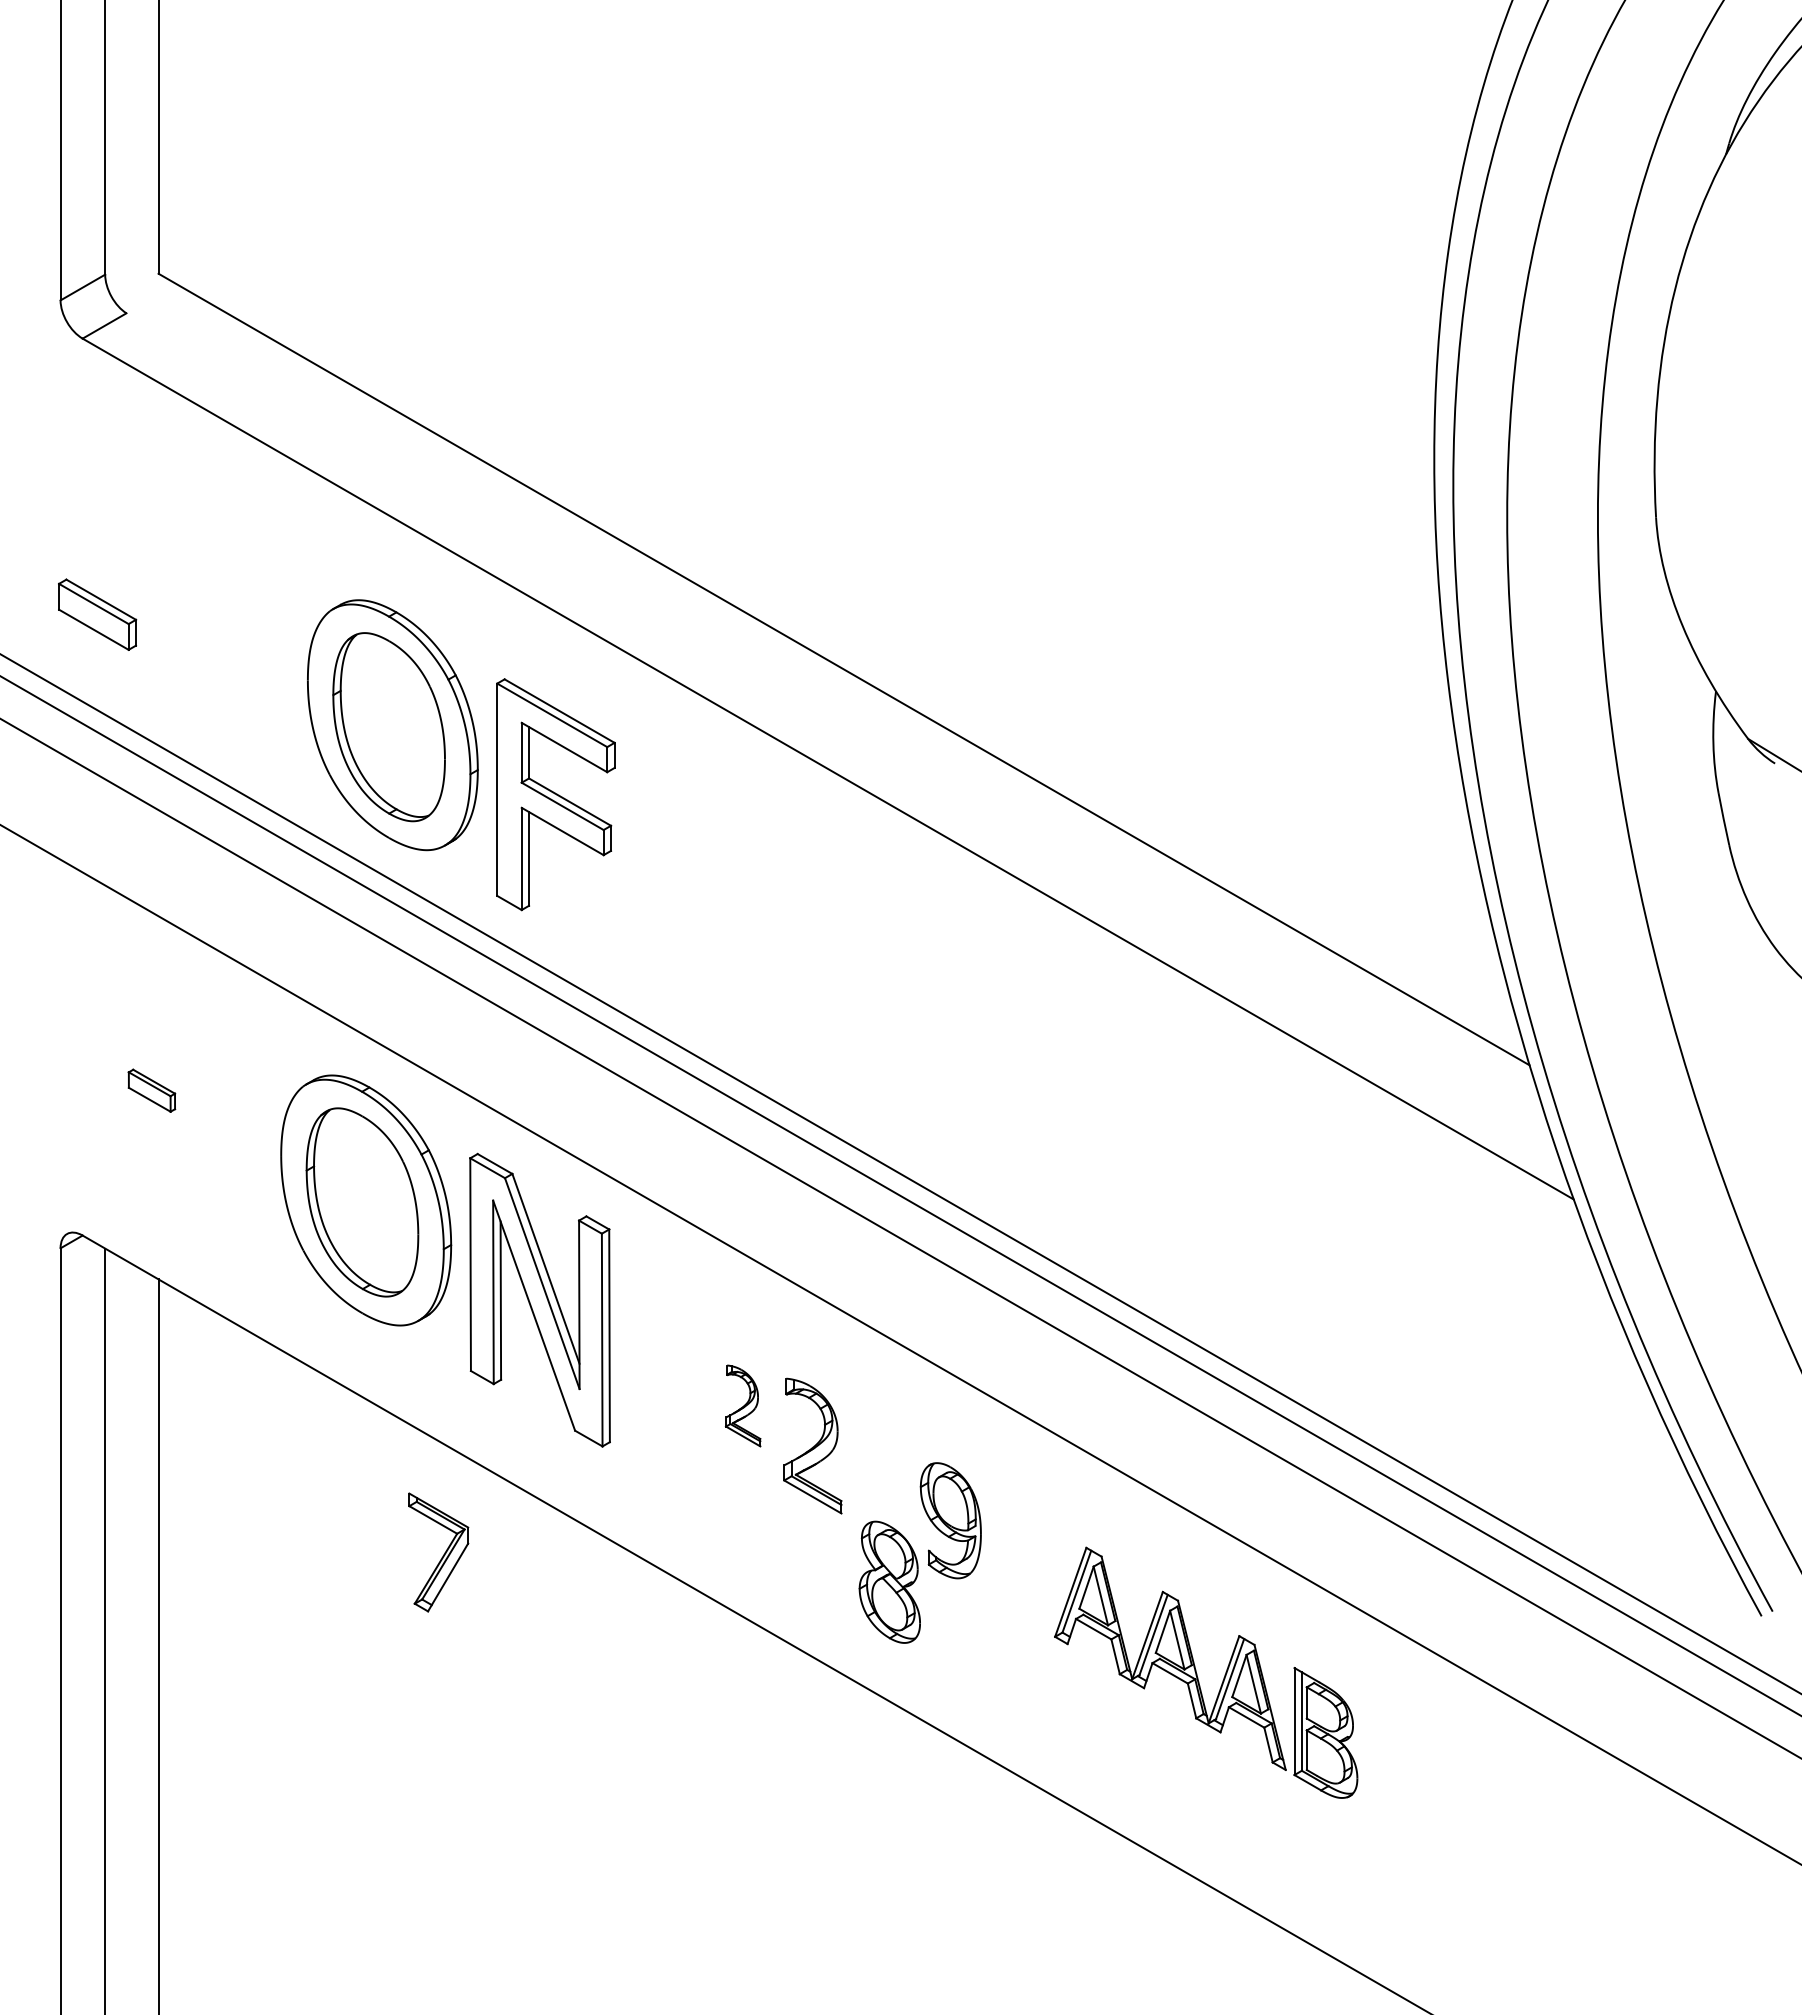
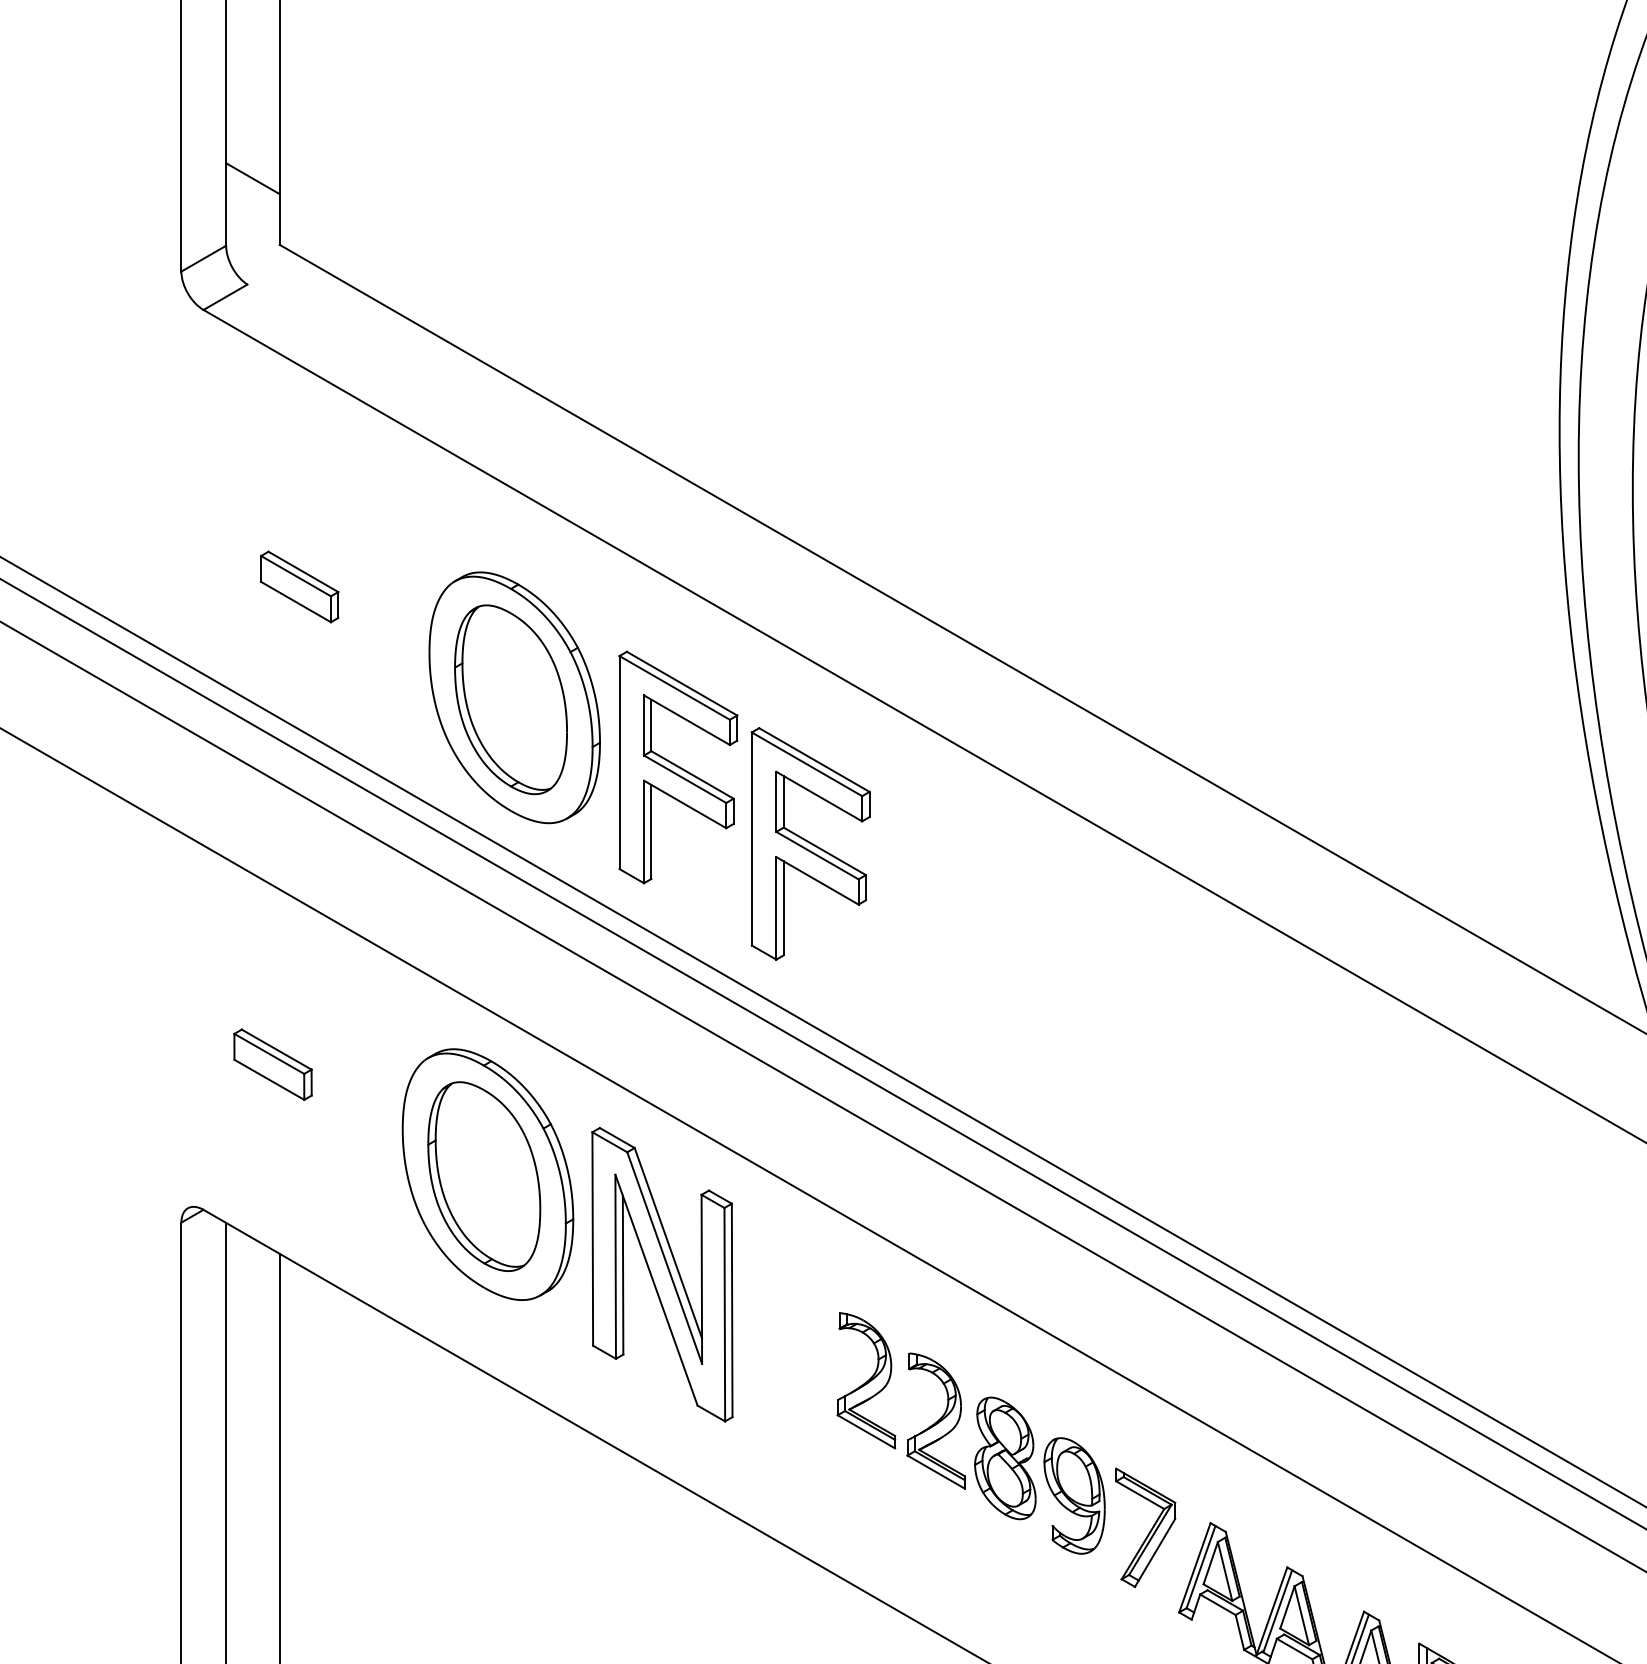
line: (131, 207) -> (252, 178), added
part: (97, 614) -> (299, 586), moved
part: (687, 870) -> (810, 843), added
part: (151, 1090) -> (272, 1064), size x1.67
part: (742, 1405) -> (865, 1380), size x1.67
part: (438, 1552) -> (1145, 1527), moved
part: (889, 1581) -> (1005, 1457), moved

